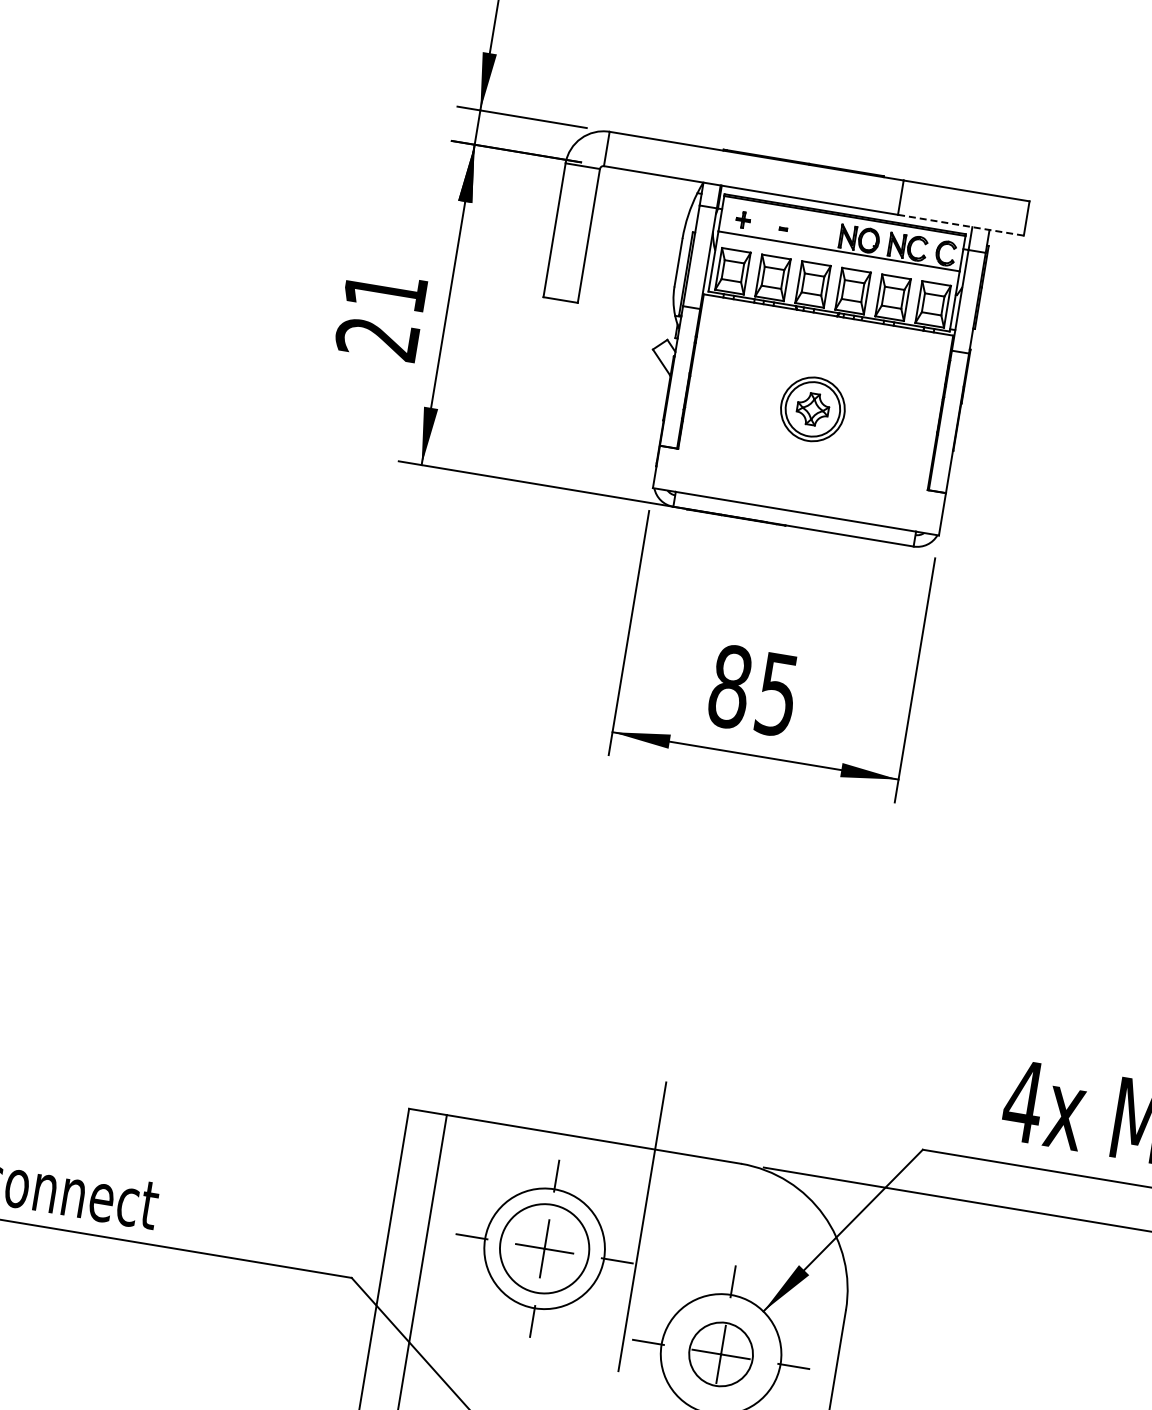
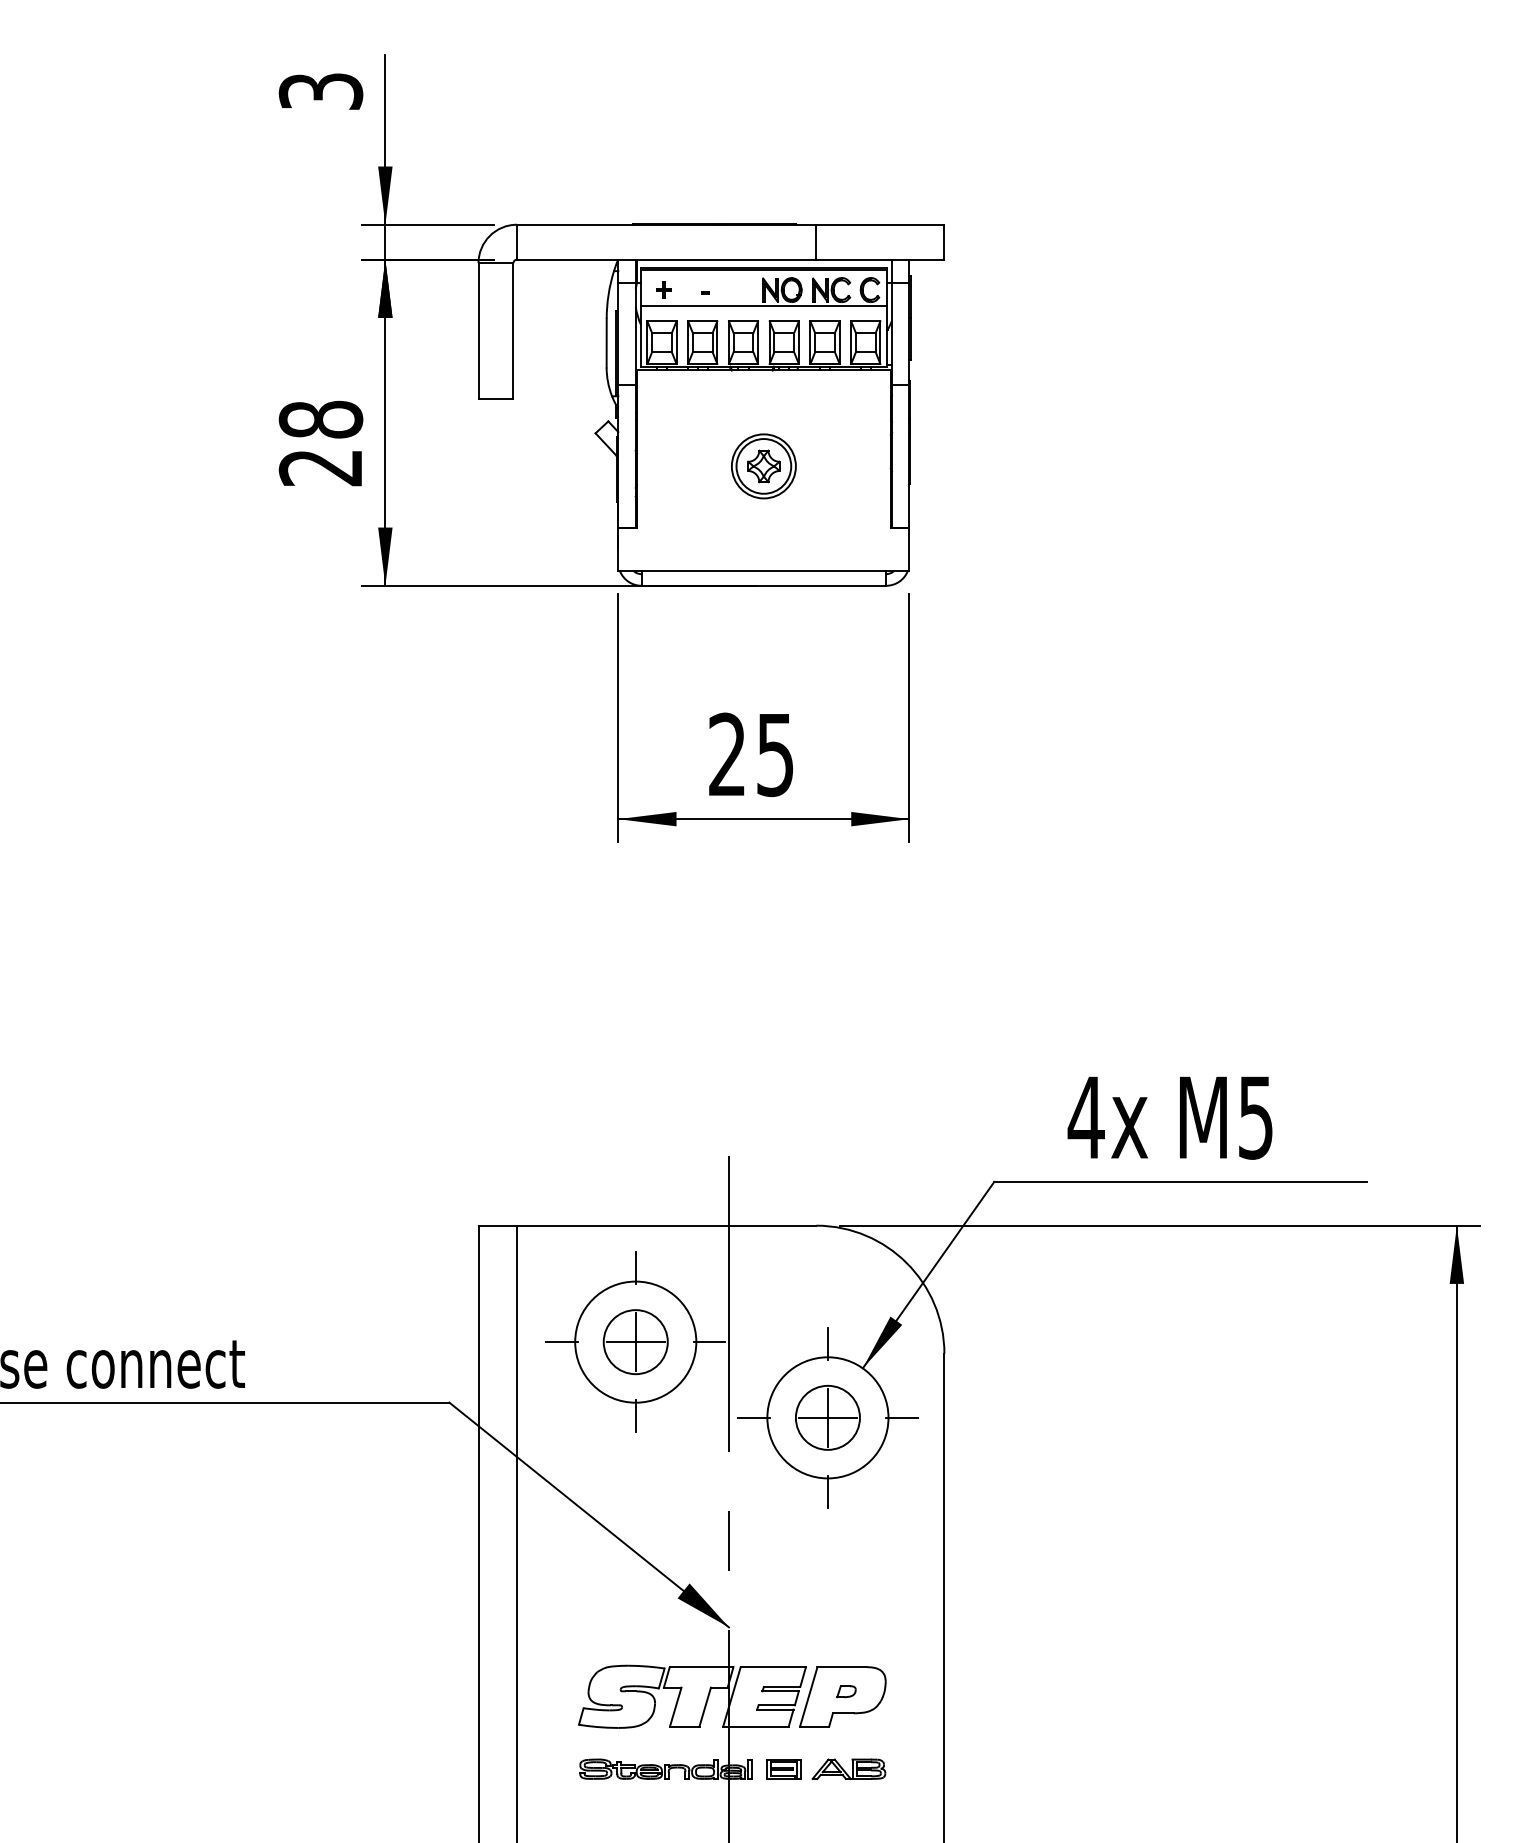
line: (960, 224) -> (879, 259), dashed -> solid
text: (384, 291) -> (320, 419), 21 -> 28
text: (730, 686) -> (727, 754), 85 -> 25
circle: (544, 1249) -> (635, 1342), size x0.71

